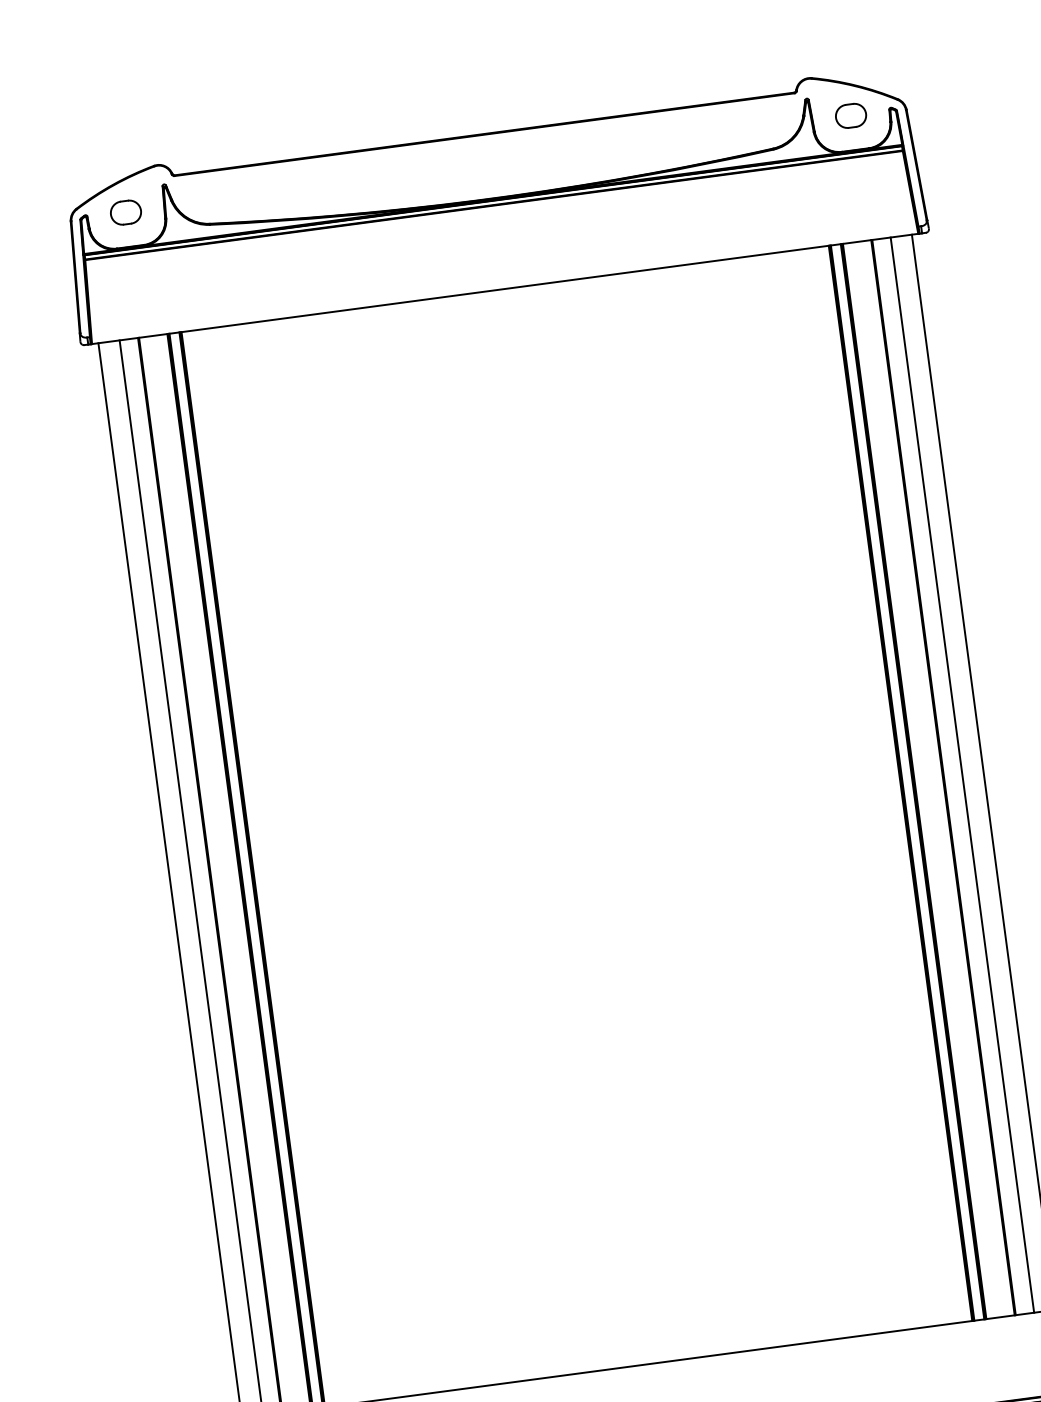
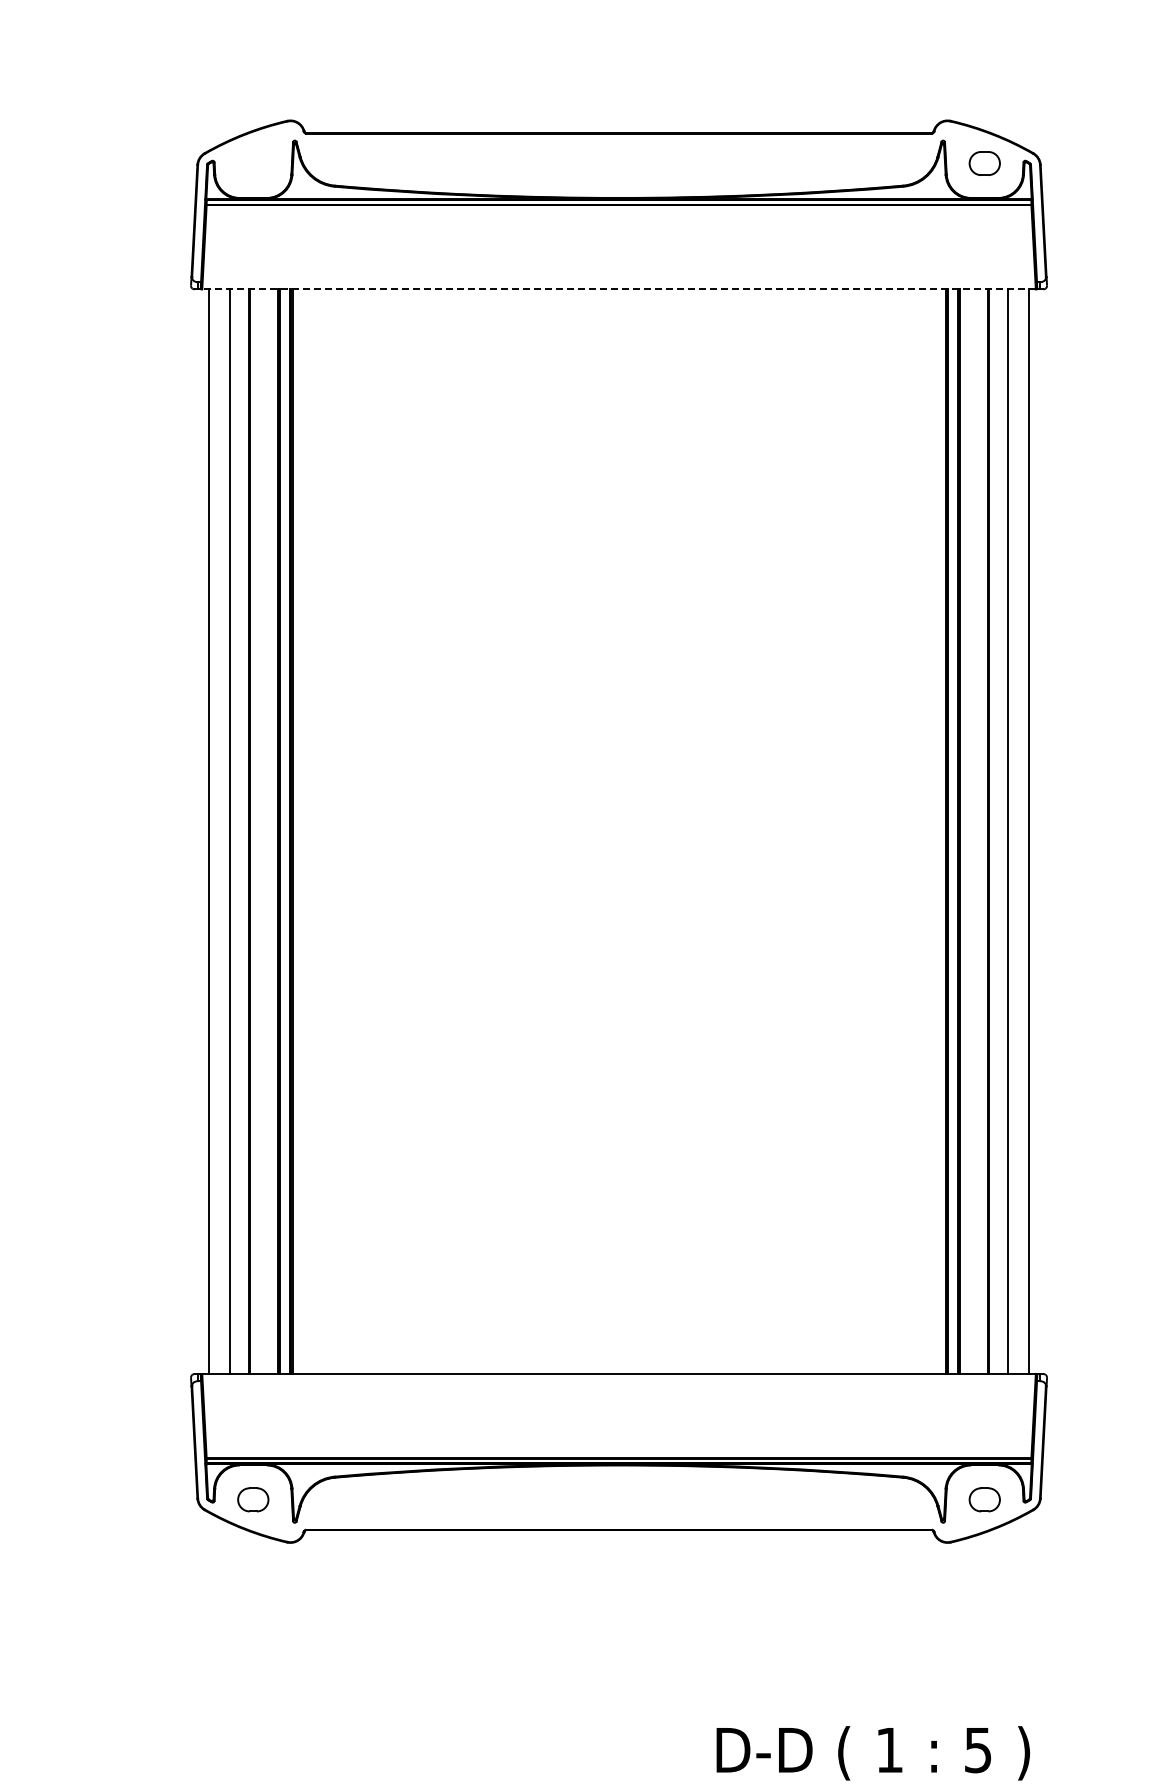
part: (126, 212) -> (253, 163), removed
line: (505, 289) -> (619, 289), solid -> dashed

